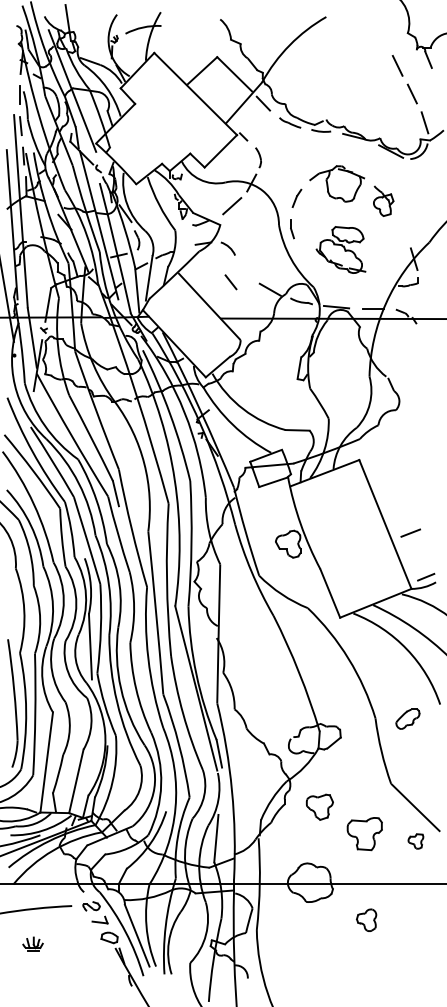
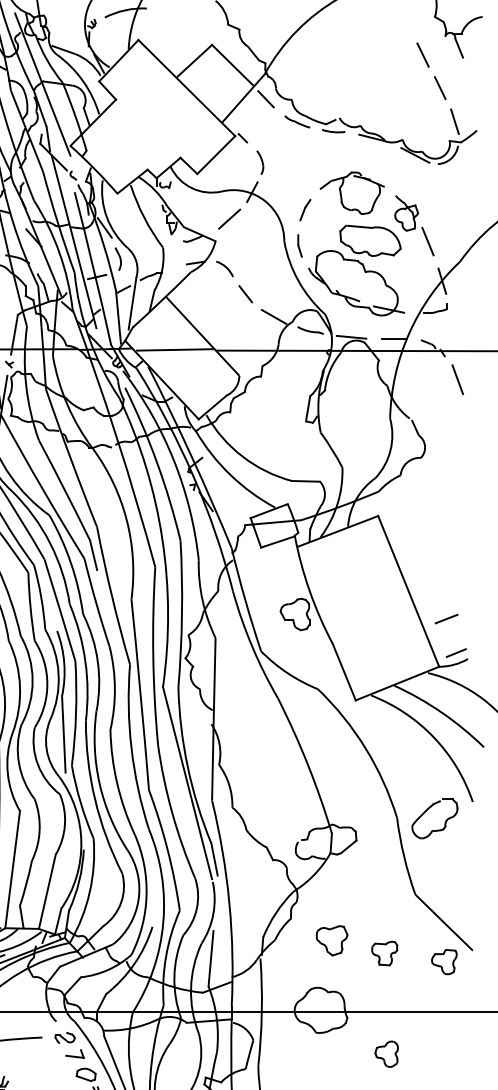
line: (401, 225) -> (427, 241), added
part: (340, 249) -> (356, 269), size x1.67
line: (230, 282) -> (245, 294), moved
line: (185, 317) -> (174, 349), added
line: (426, 343) -> (456, 379), added
line: (410, 532) -> (446, 618), moved
part: (407, 718) -> (434, 818), size x1.67
part: (319, 806) -> (331, 939), moved
part: (364, 834) -> (384, 953), size x0.62
part: (415, 841) -> (443, 962), size x1.43

